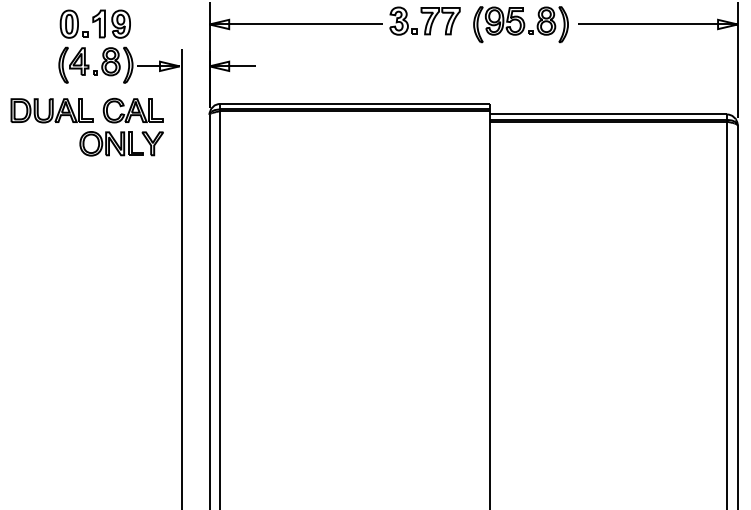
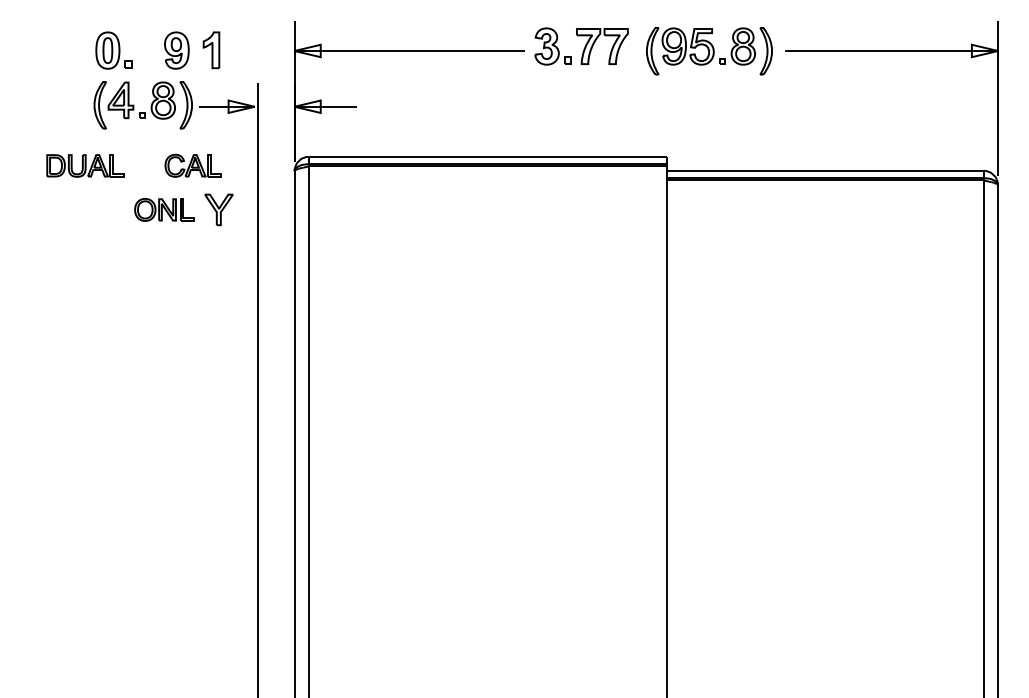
part: (99, 24) -> (211, 50), moved
part: (52, 110) -> (85, 165), size x0.7
part: (132, 110) -> (192, 165), size x0.7
part: (111, 143) -> (164, 209), size x0.7

